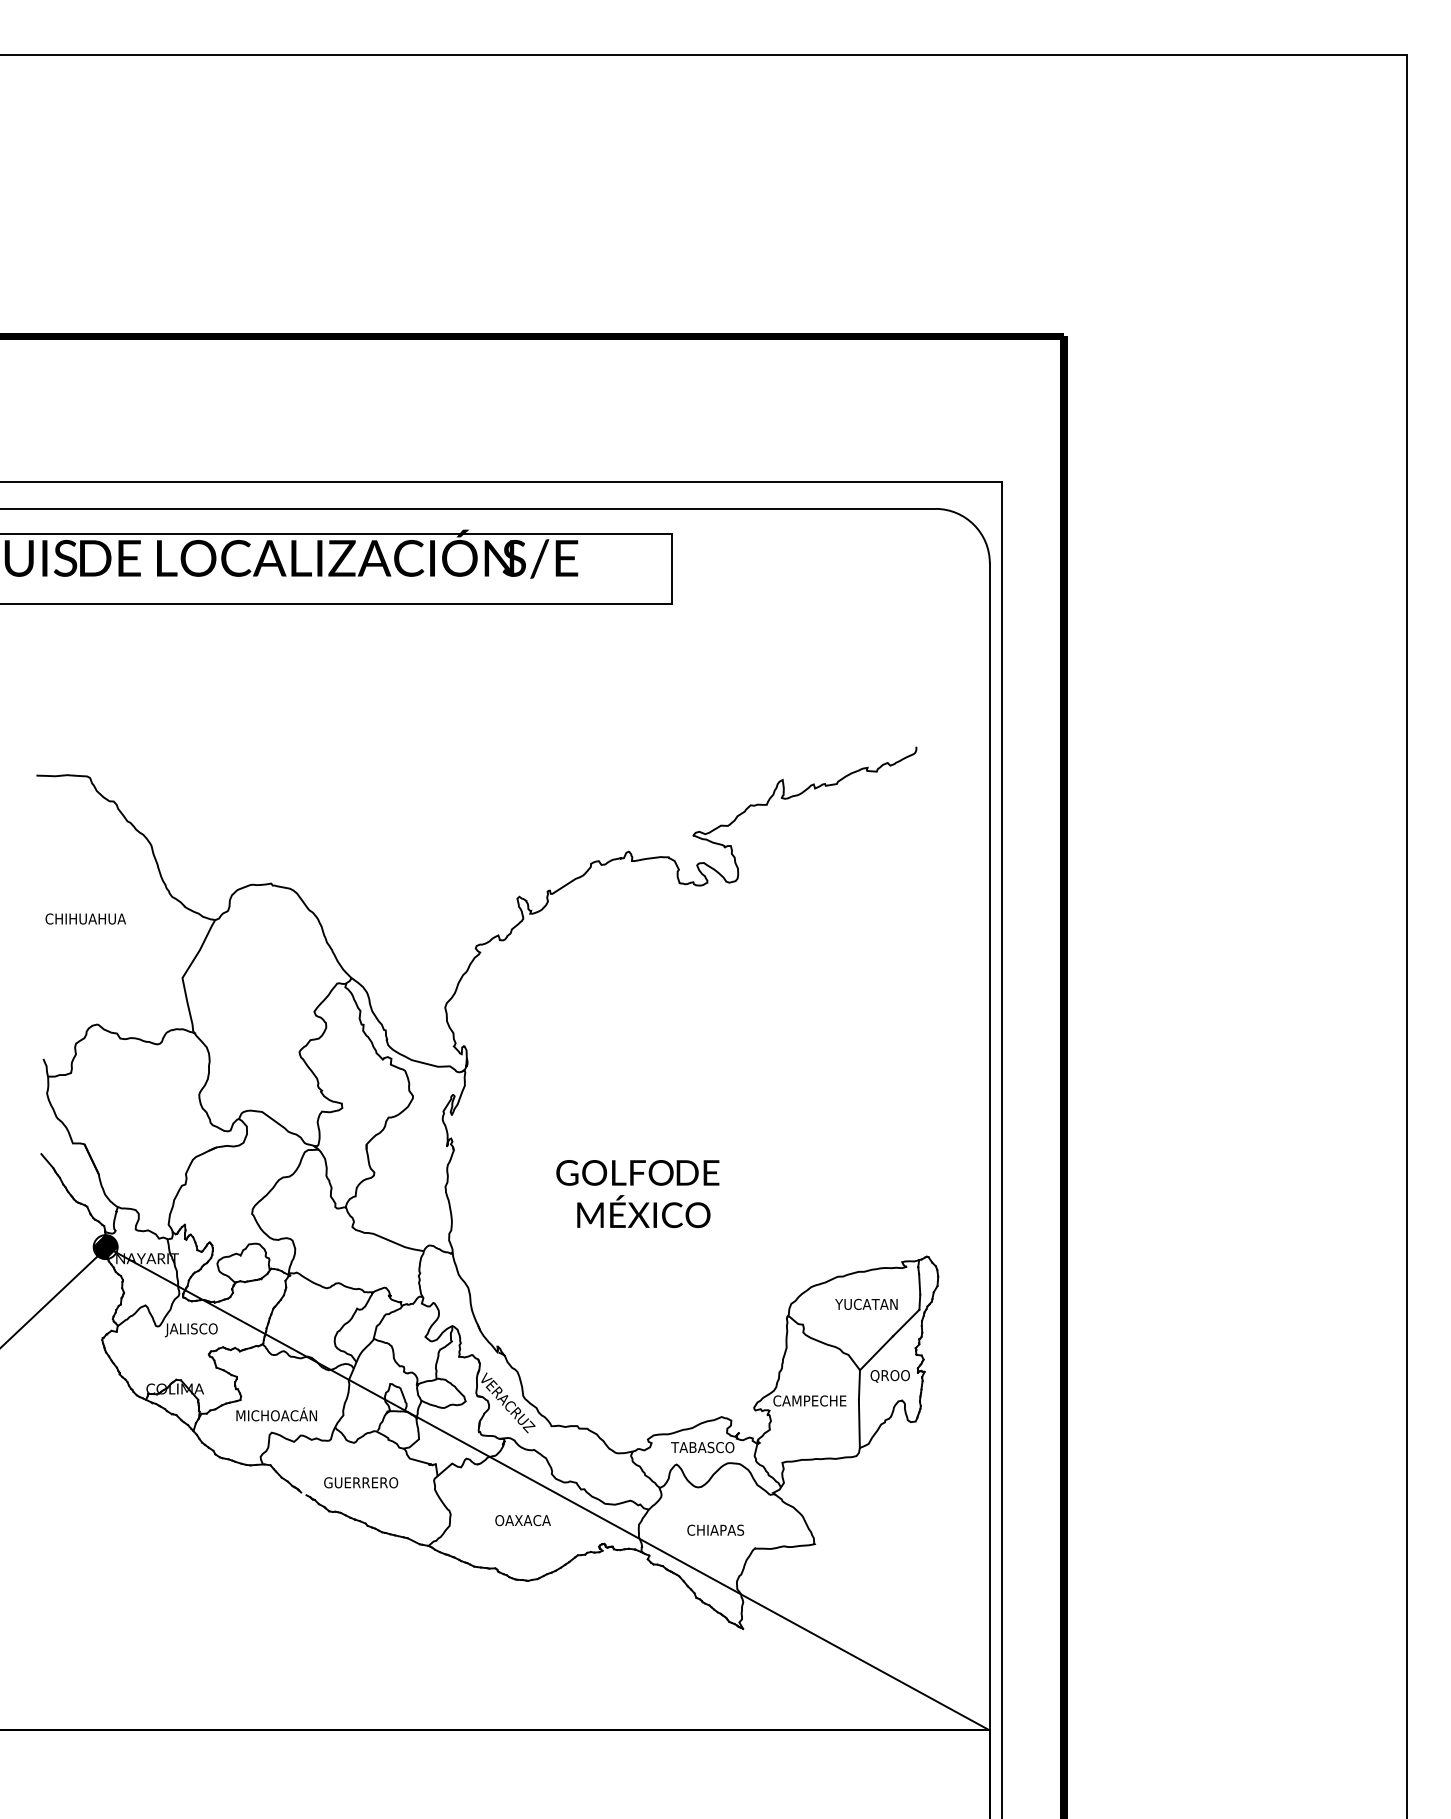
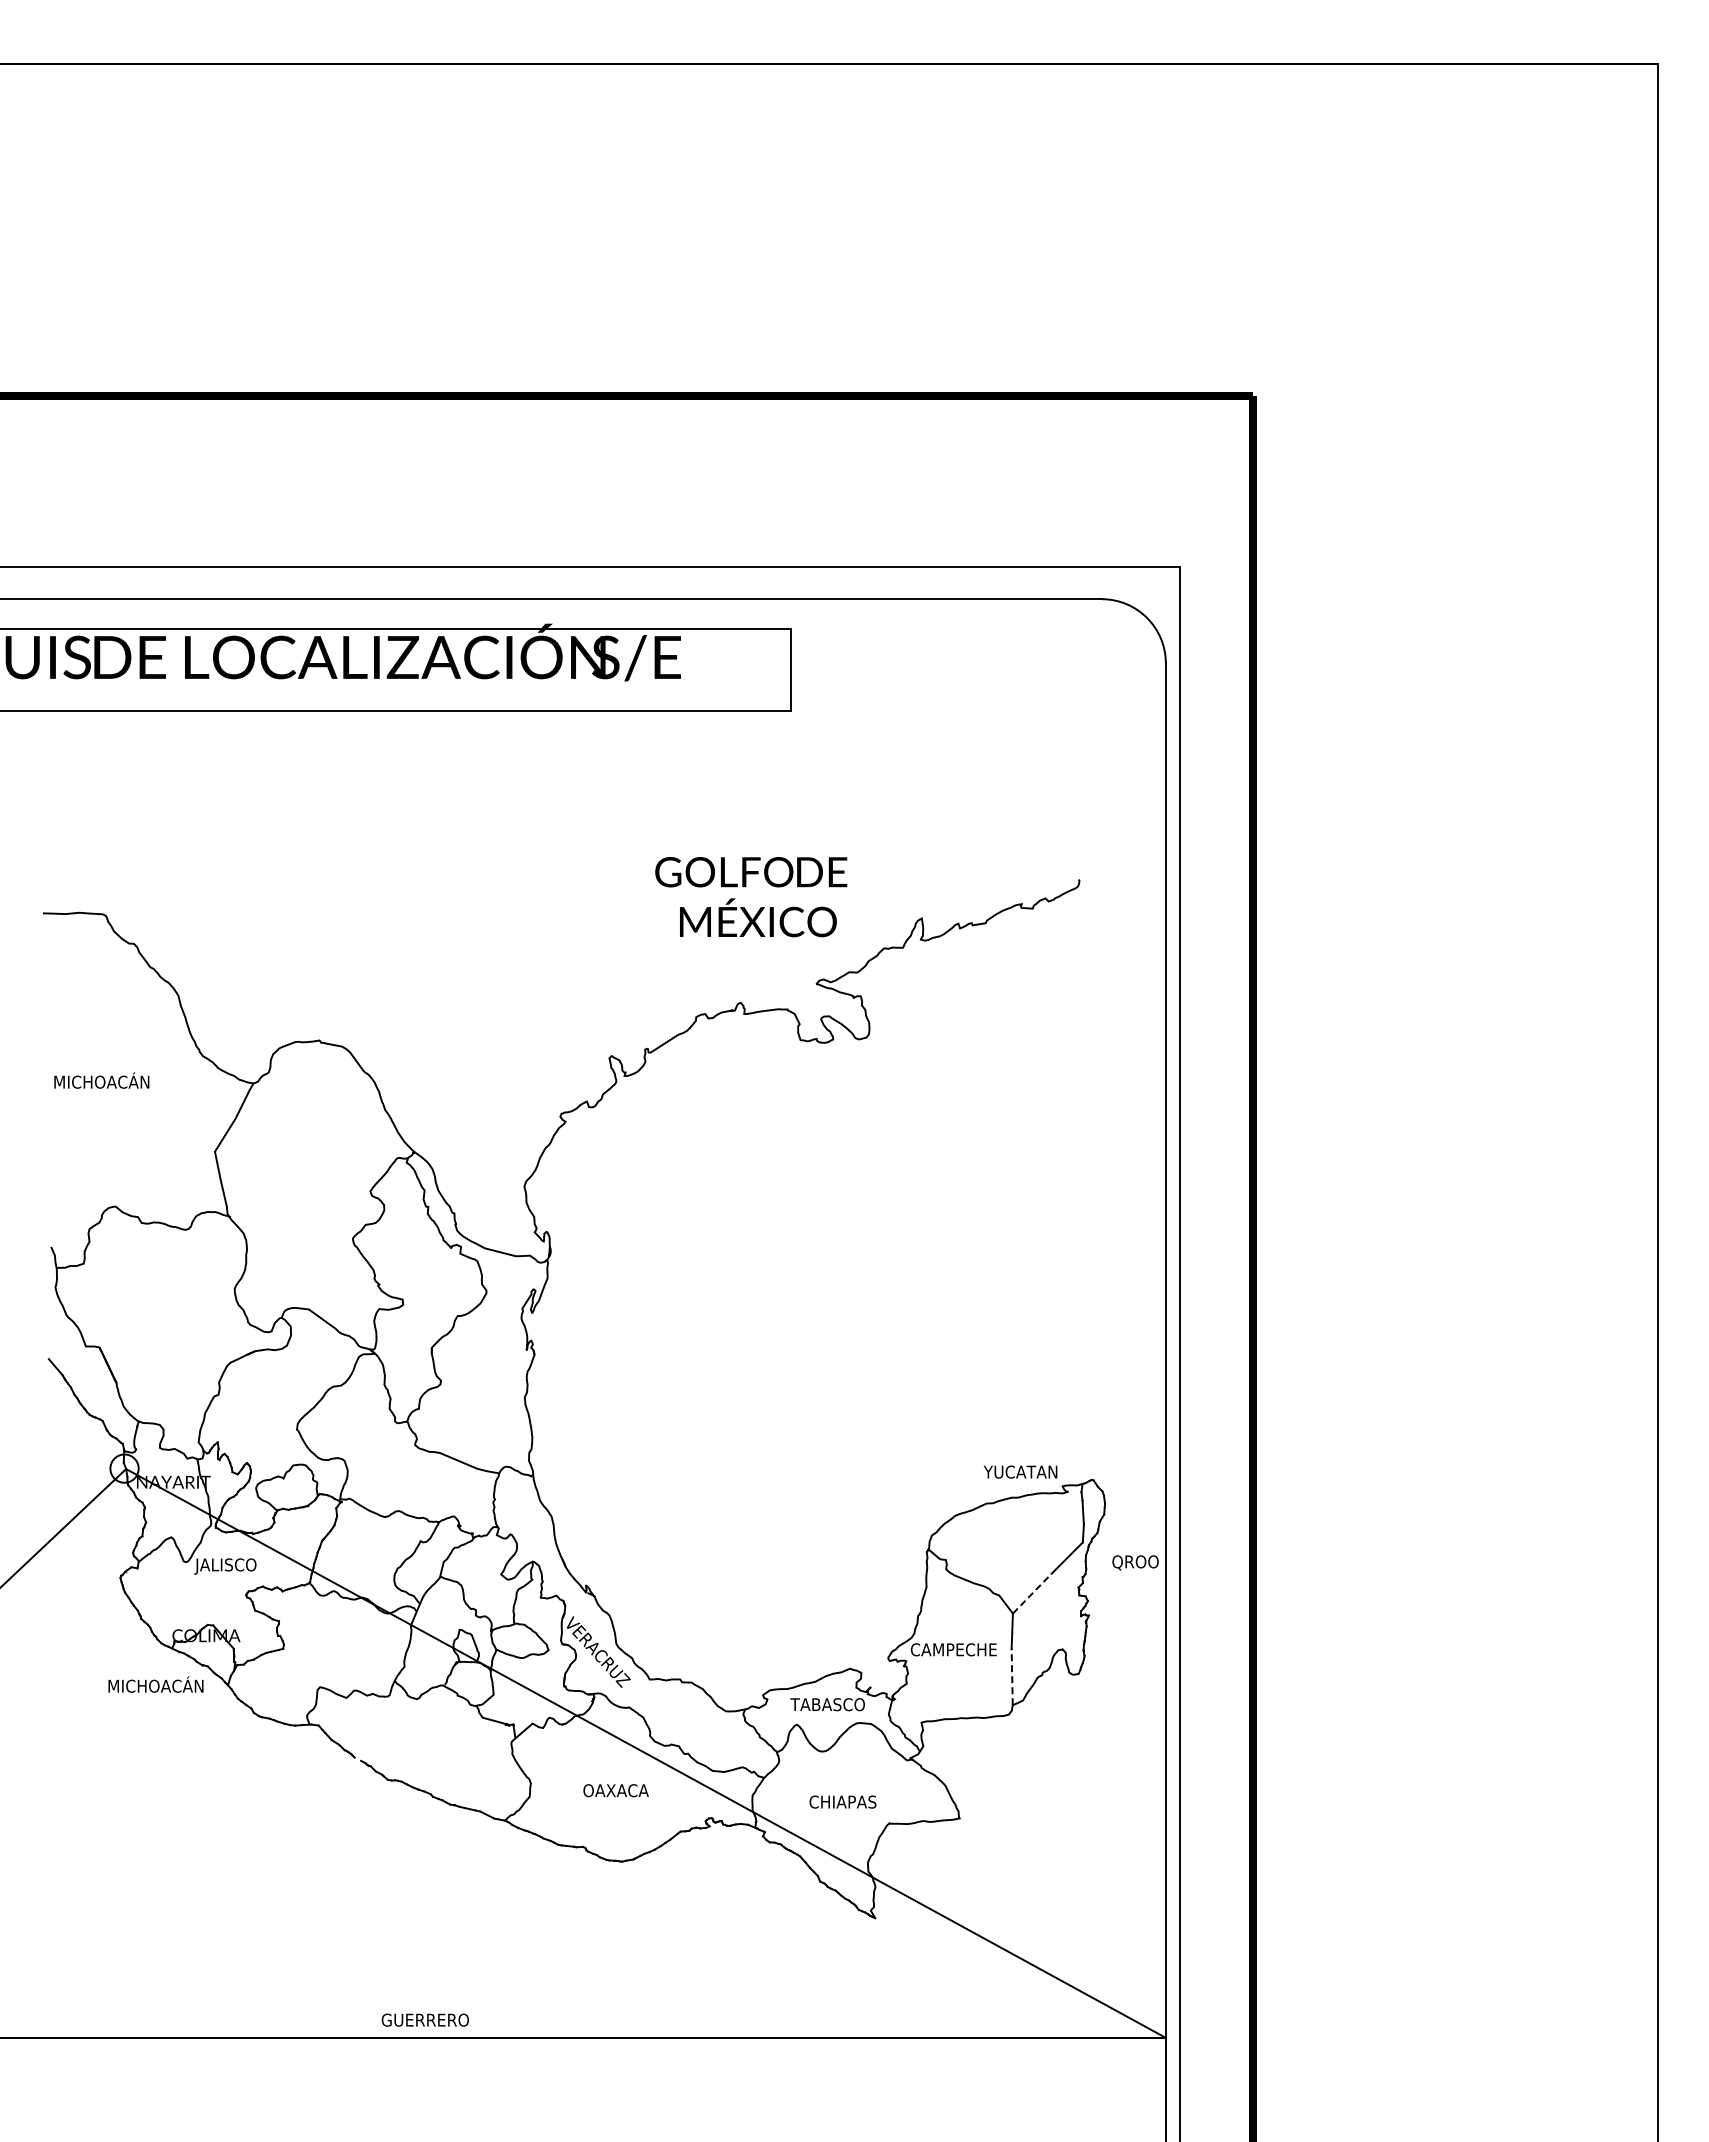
text: (86, 917) -> (101, 1080), CHIHUAHUA -> MICHOACÁN
text: (638, 1194) -> (751, 897), moved
hatch: (105, 1247) -> (124, 1468), removed
text: (866, 1303) -> (1020, 1471), moved
line: (876, 1353) -> (1032, 1593), solid -> dashed
text: (890, 1376) -> (1135, 1562), moved
text: (276, 1414) -> (155, 1684), moved
line: (859, 1423) -> (1012, 1676), solid -> dashed
text: (360, 1482) -> (424, 2019), moved

